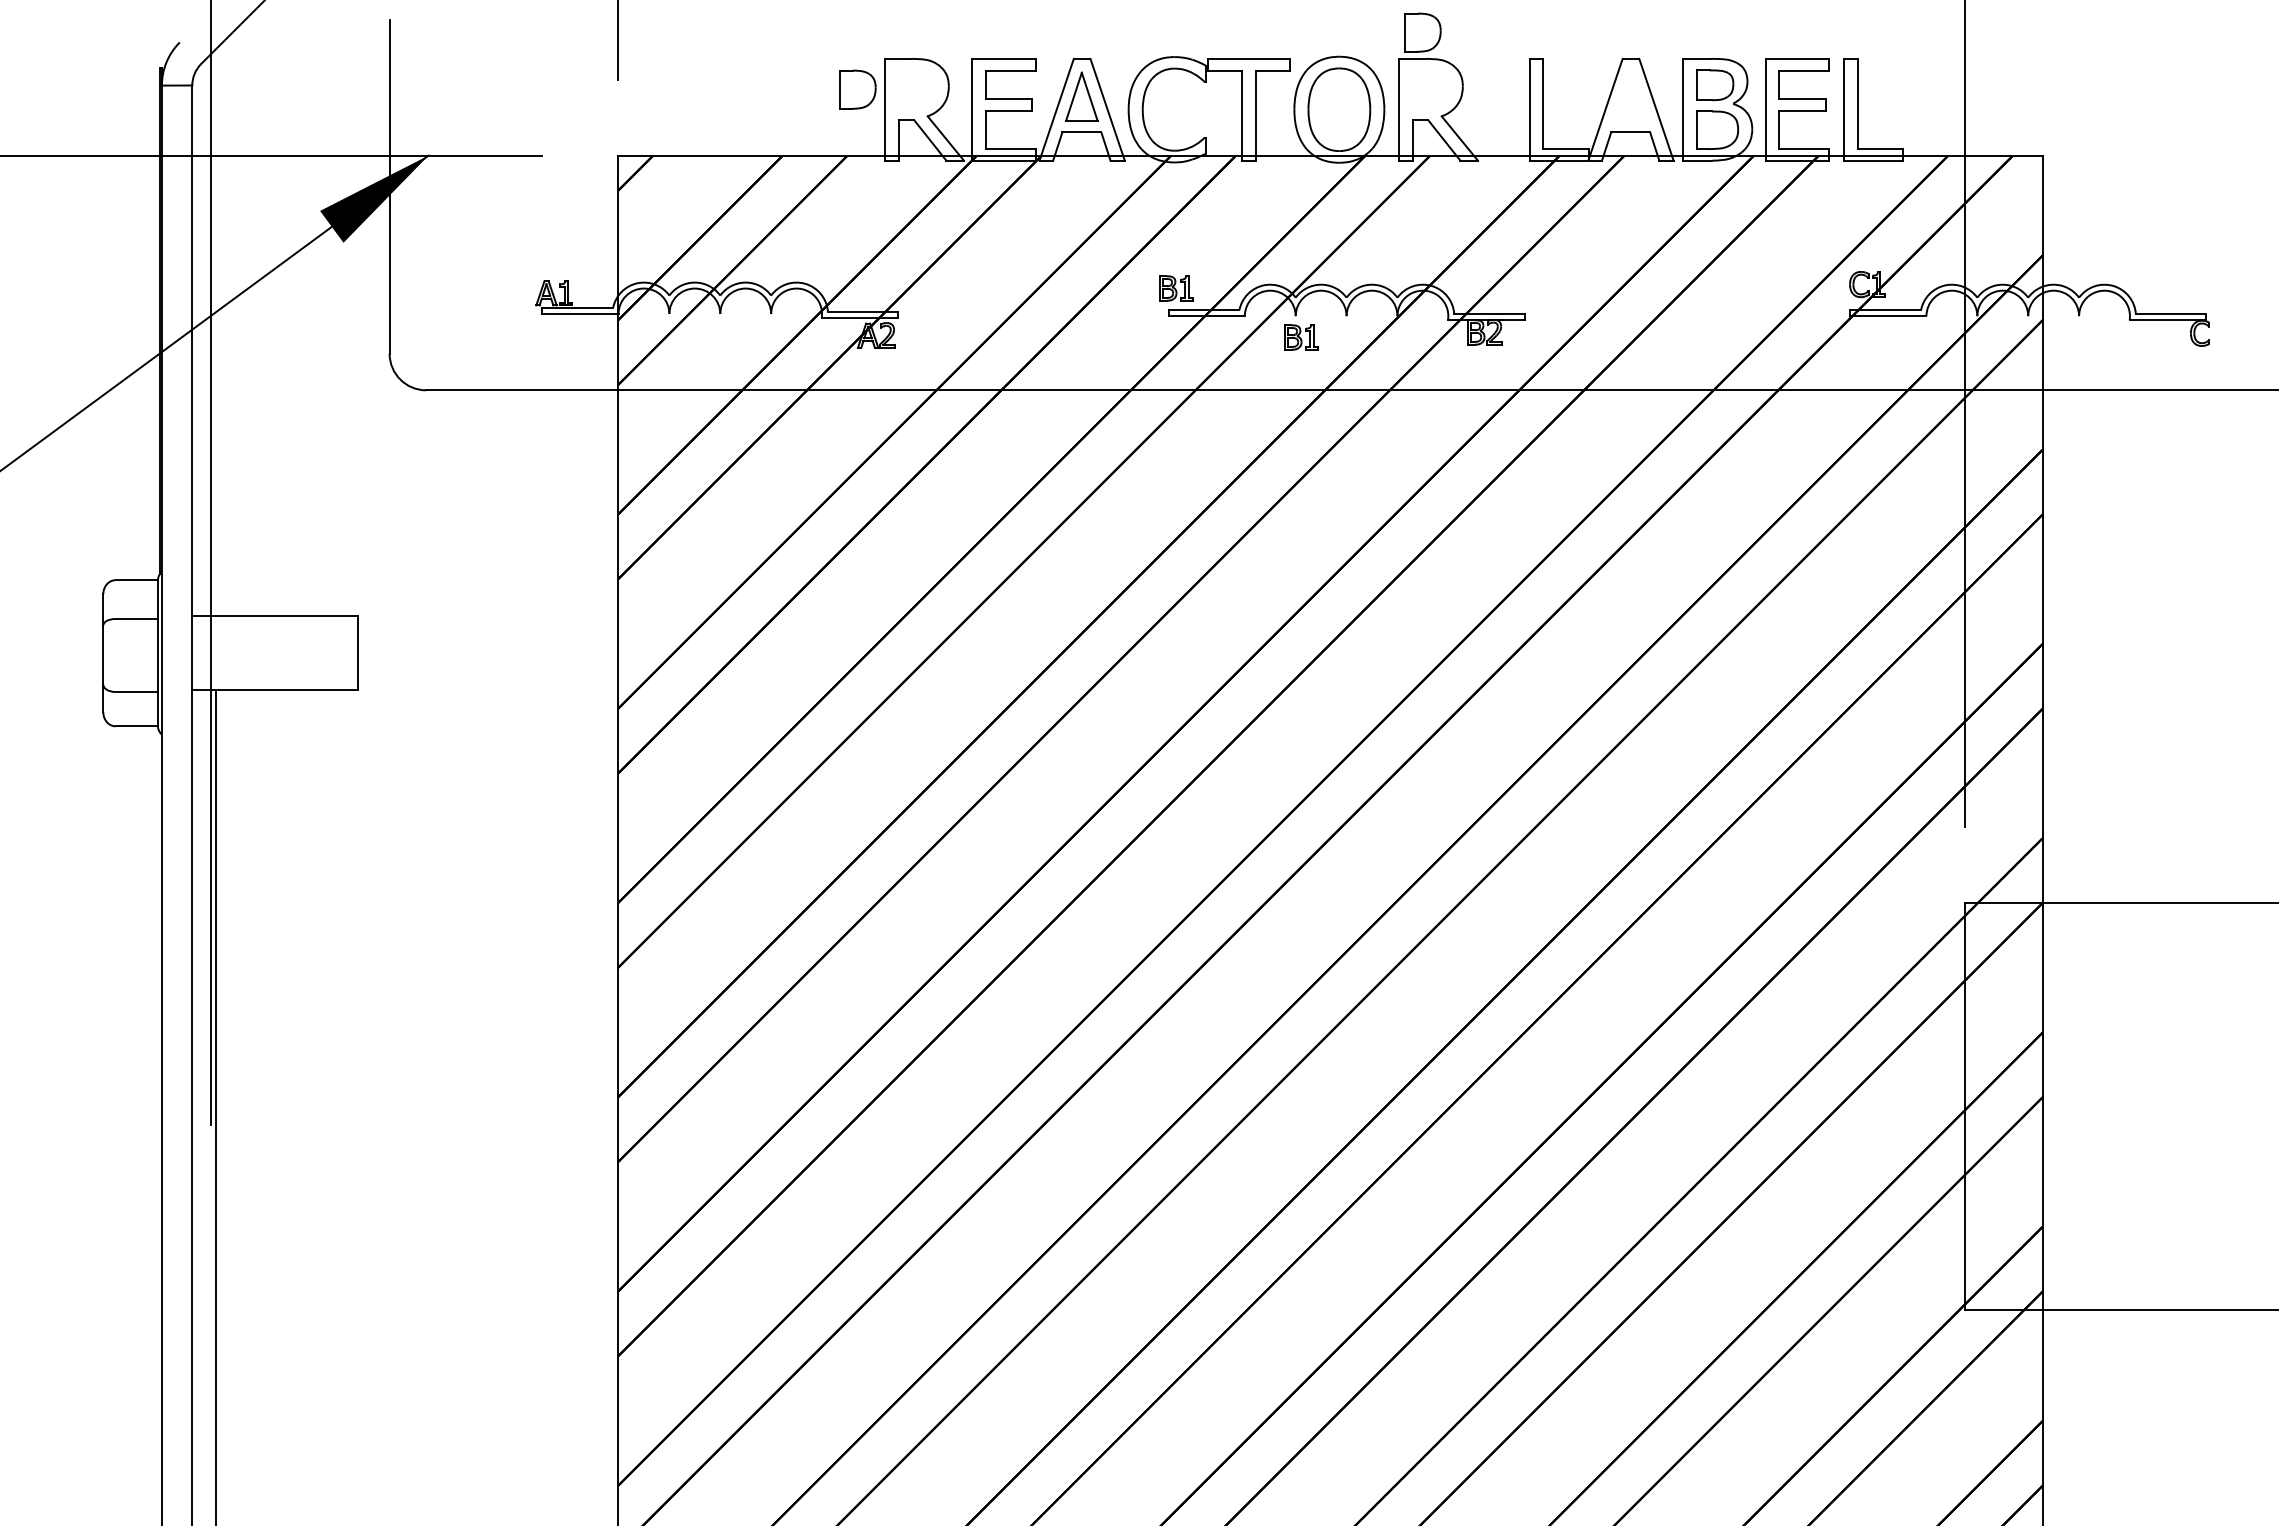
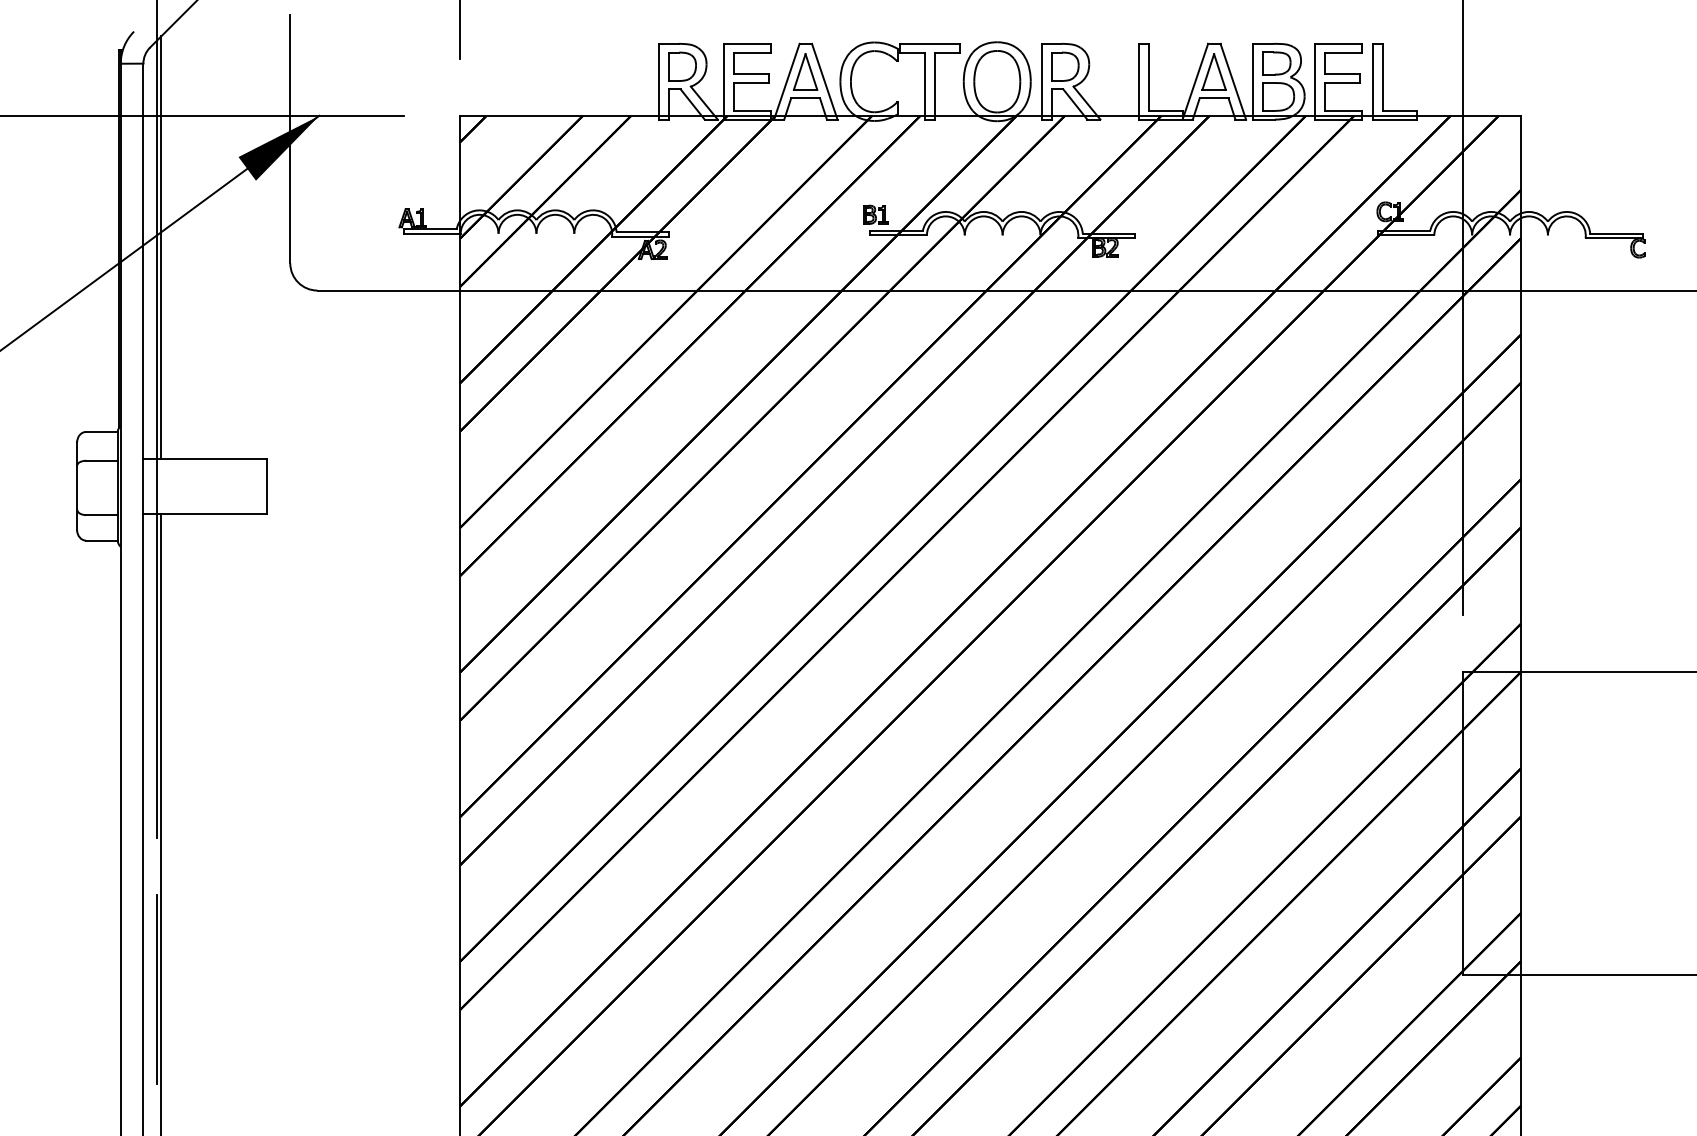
part: (1422, 32) -> (1065, 66), moved
part: (857, 89) -> (682, 66), moved
part: (1630, 96) -> (1214, 71), added
line: (216, 332) -> (161, 247), added
part: (1301, 337) -> (969, 251), removed
line: (211, 1328) -> (157, 988), added

